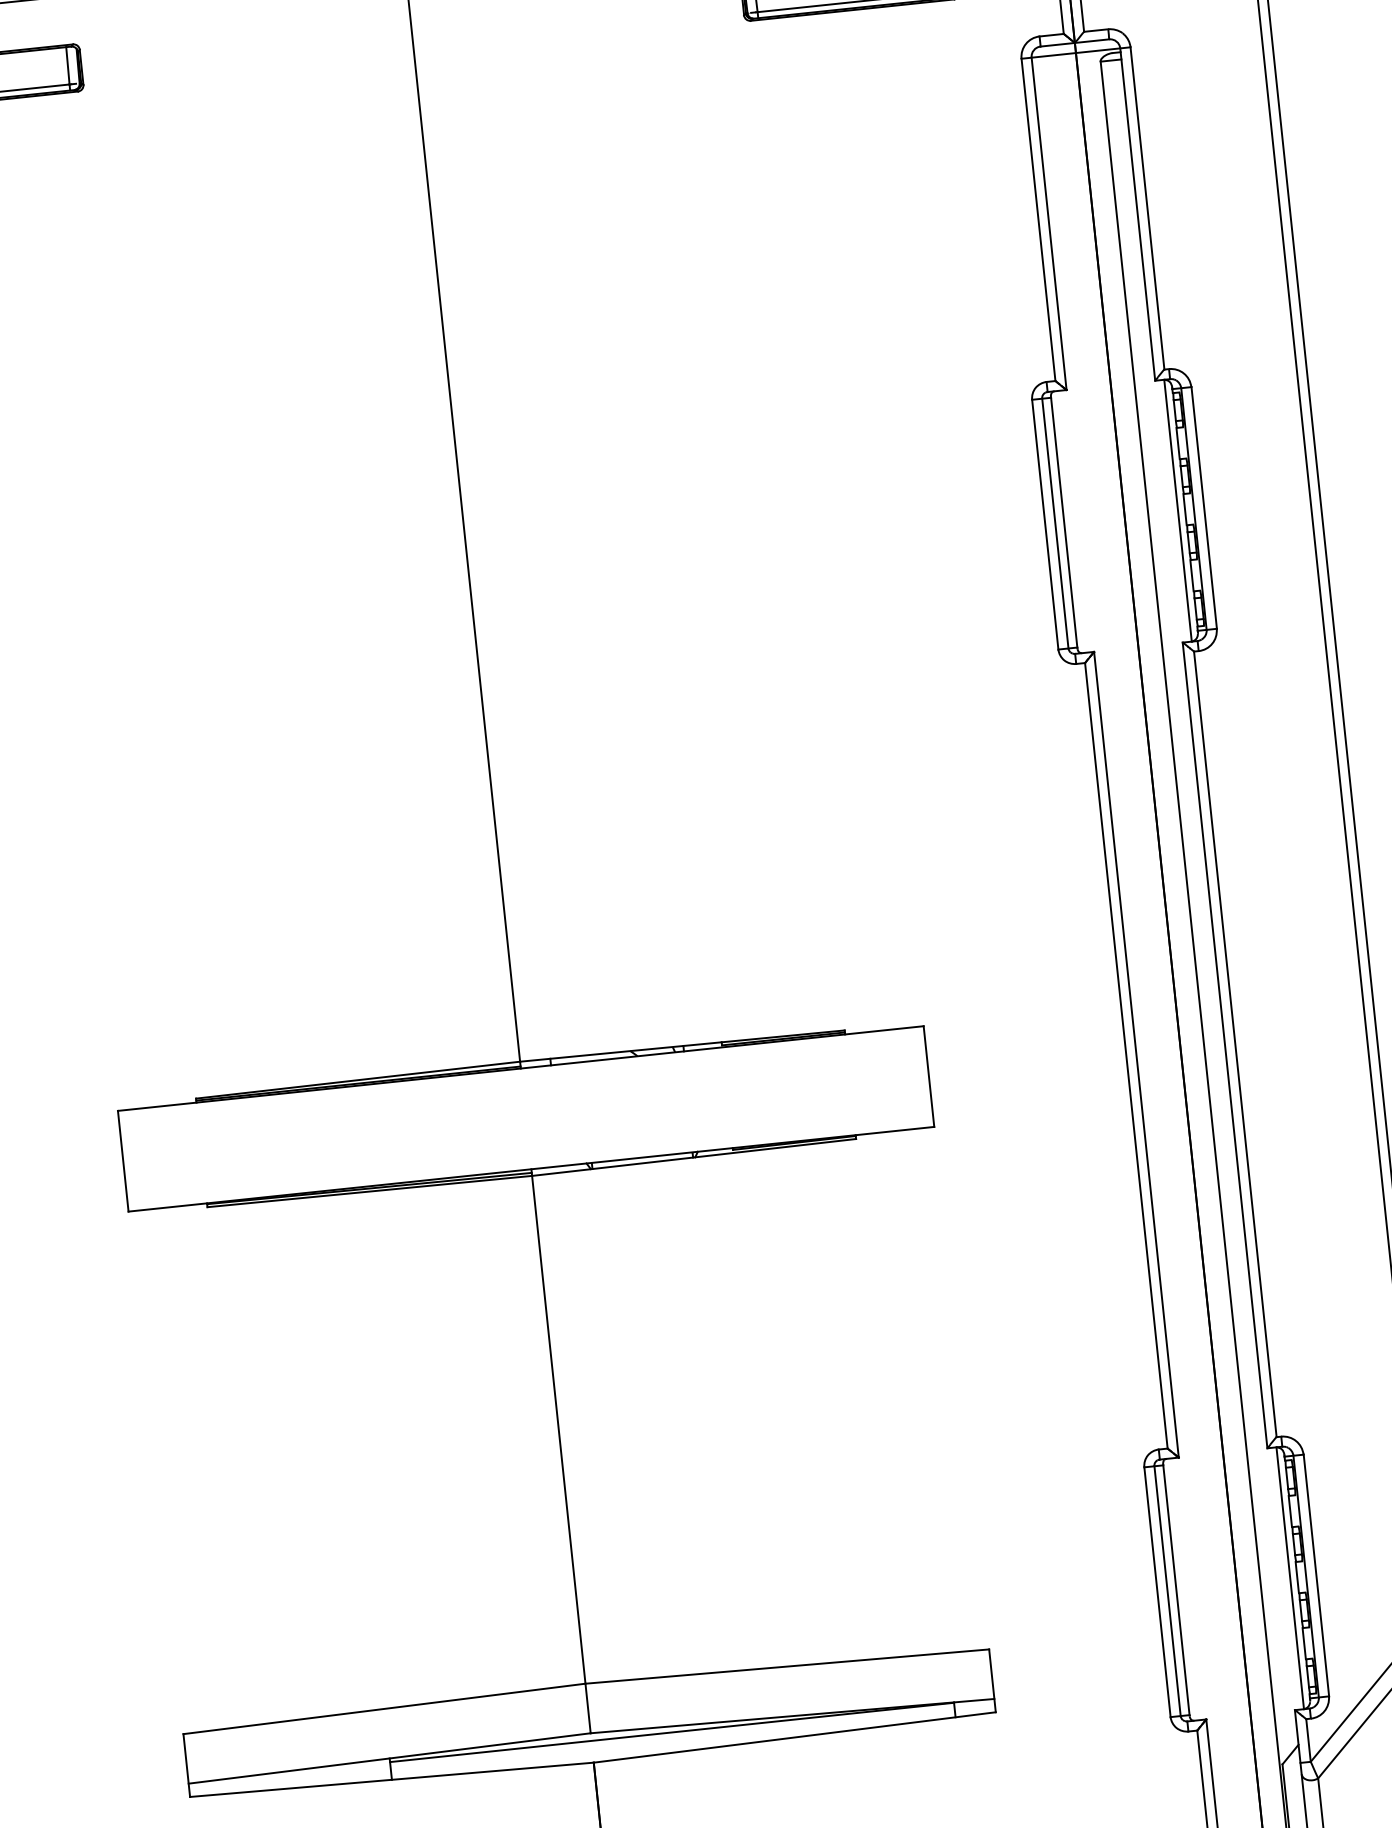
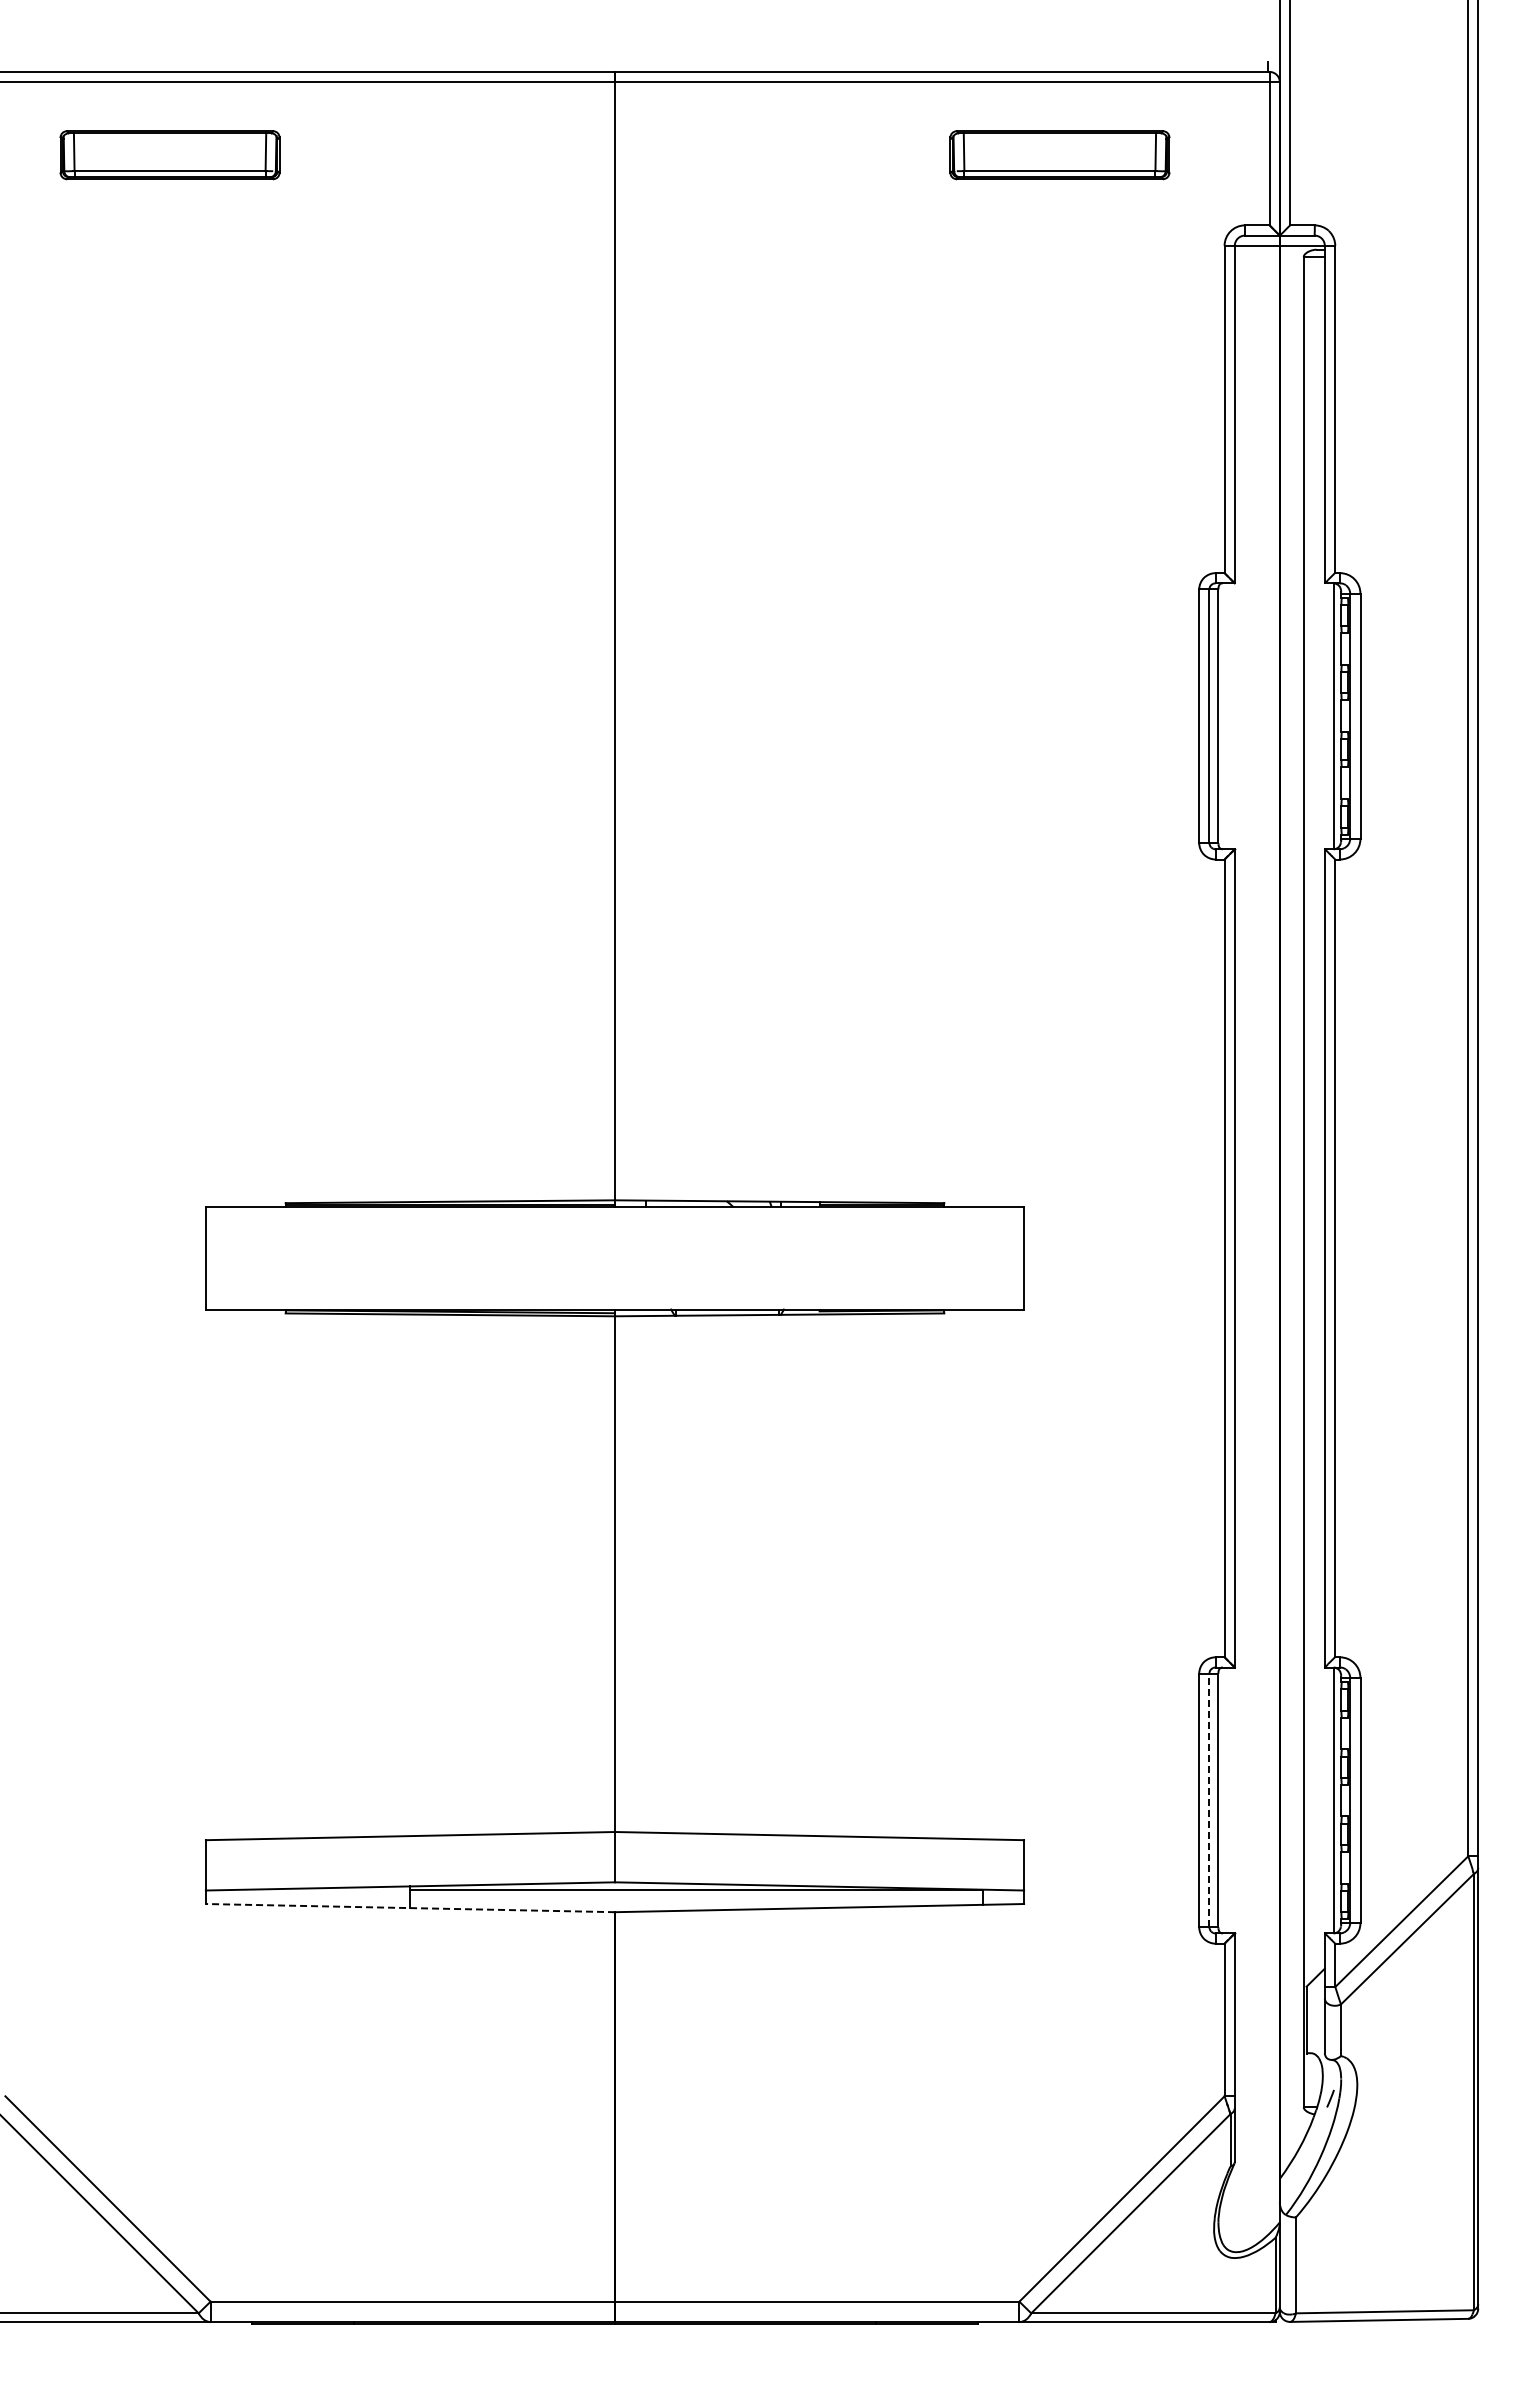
line: (1167, 1591) -> (1209, 1800), solid -> dashed
line: (392, 1780) -> (410, 1908), solid -> dashed

